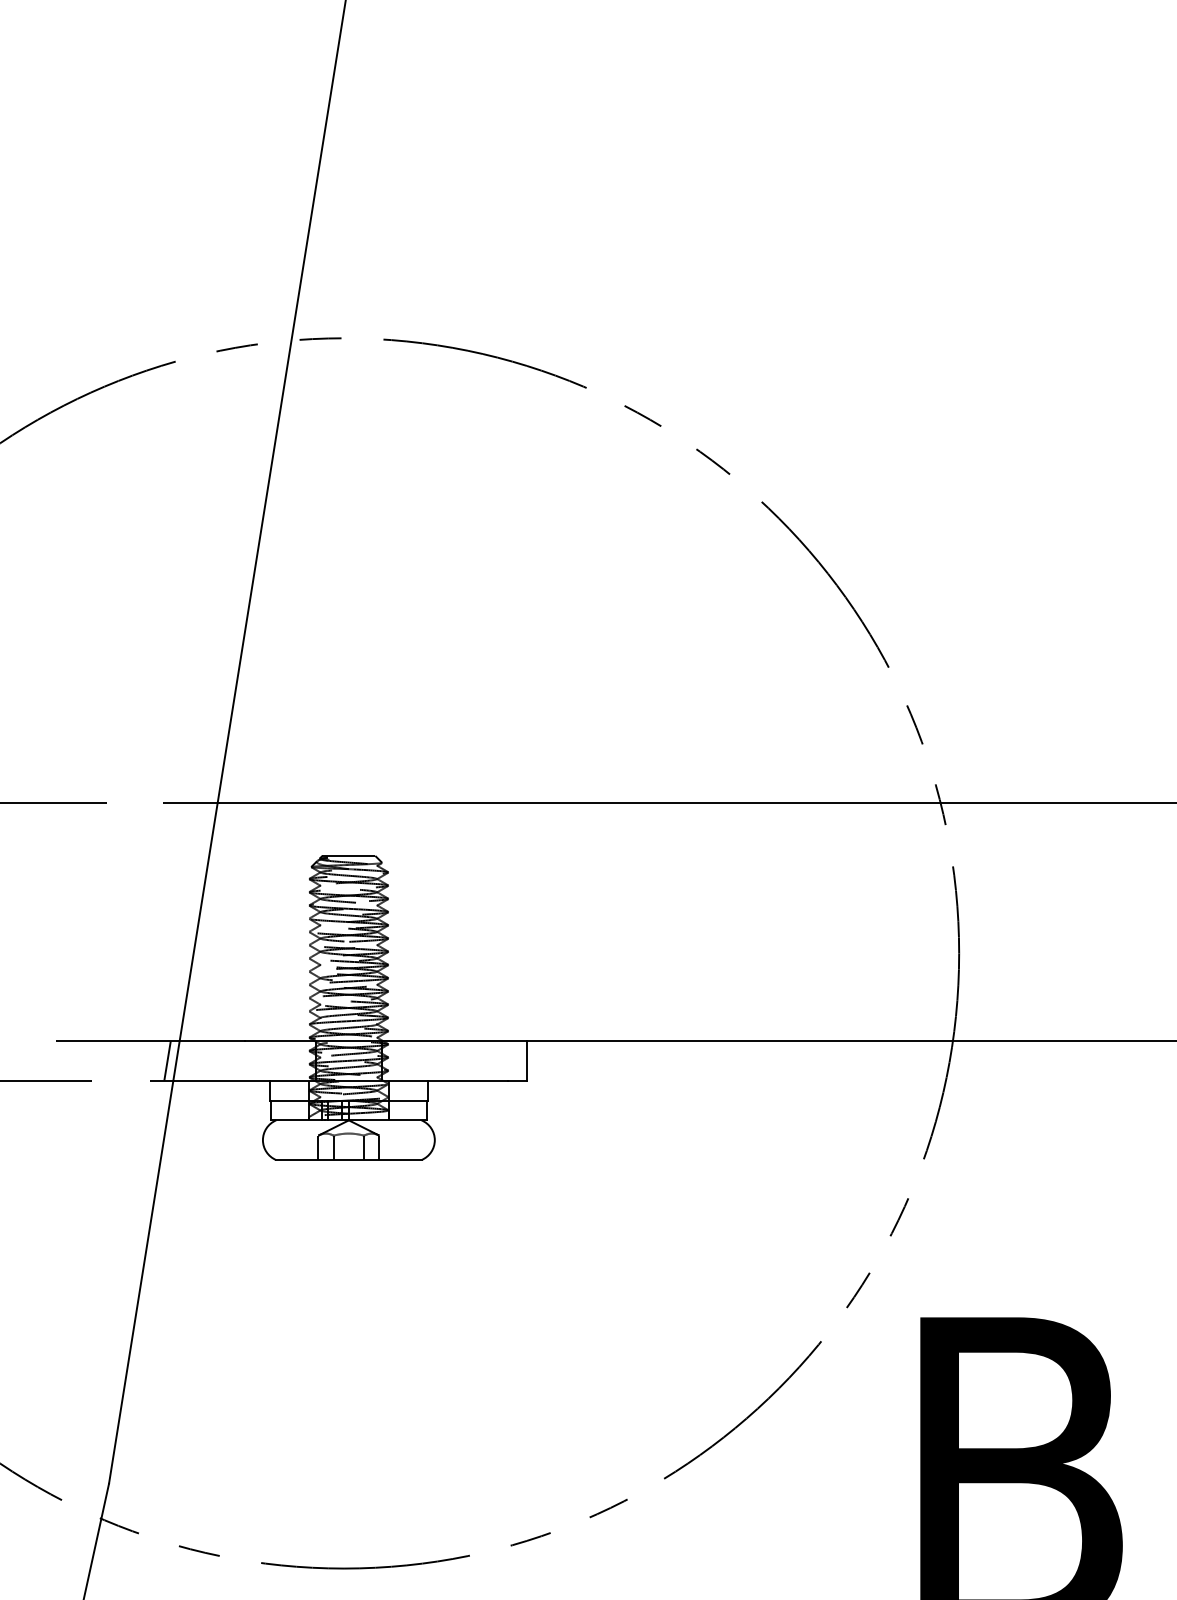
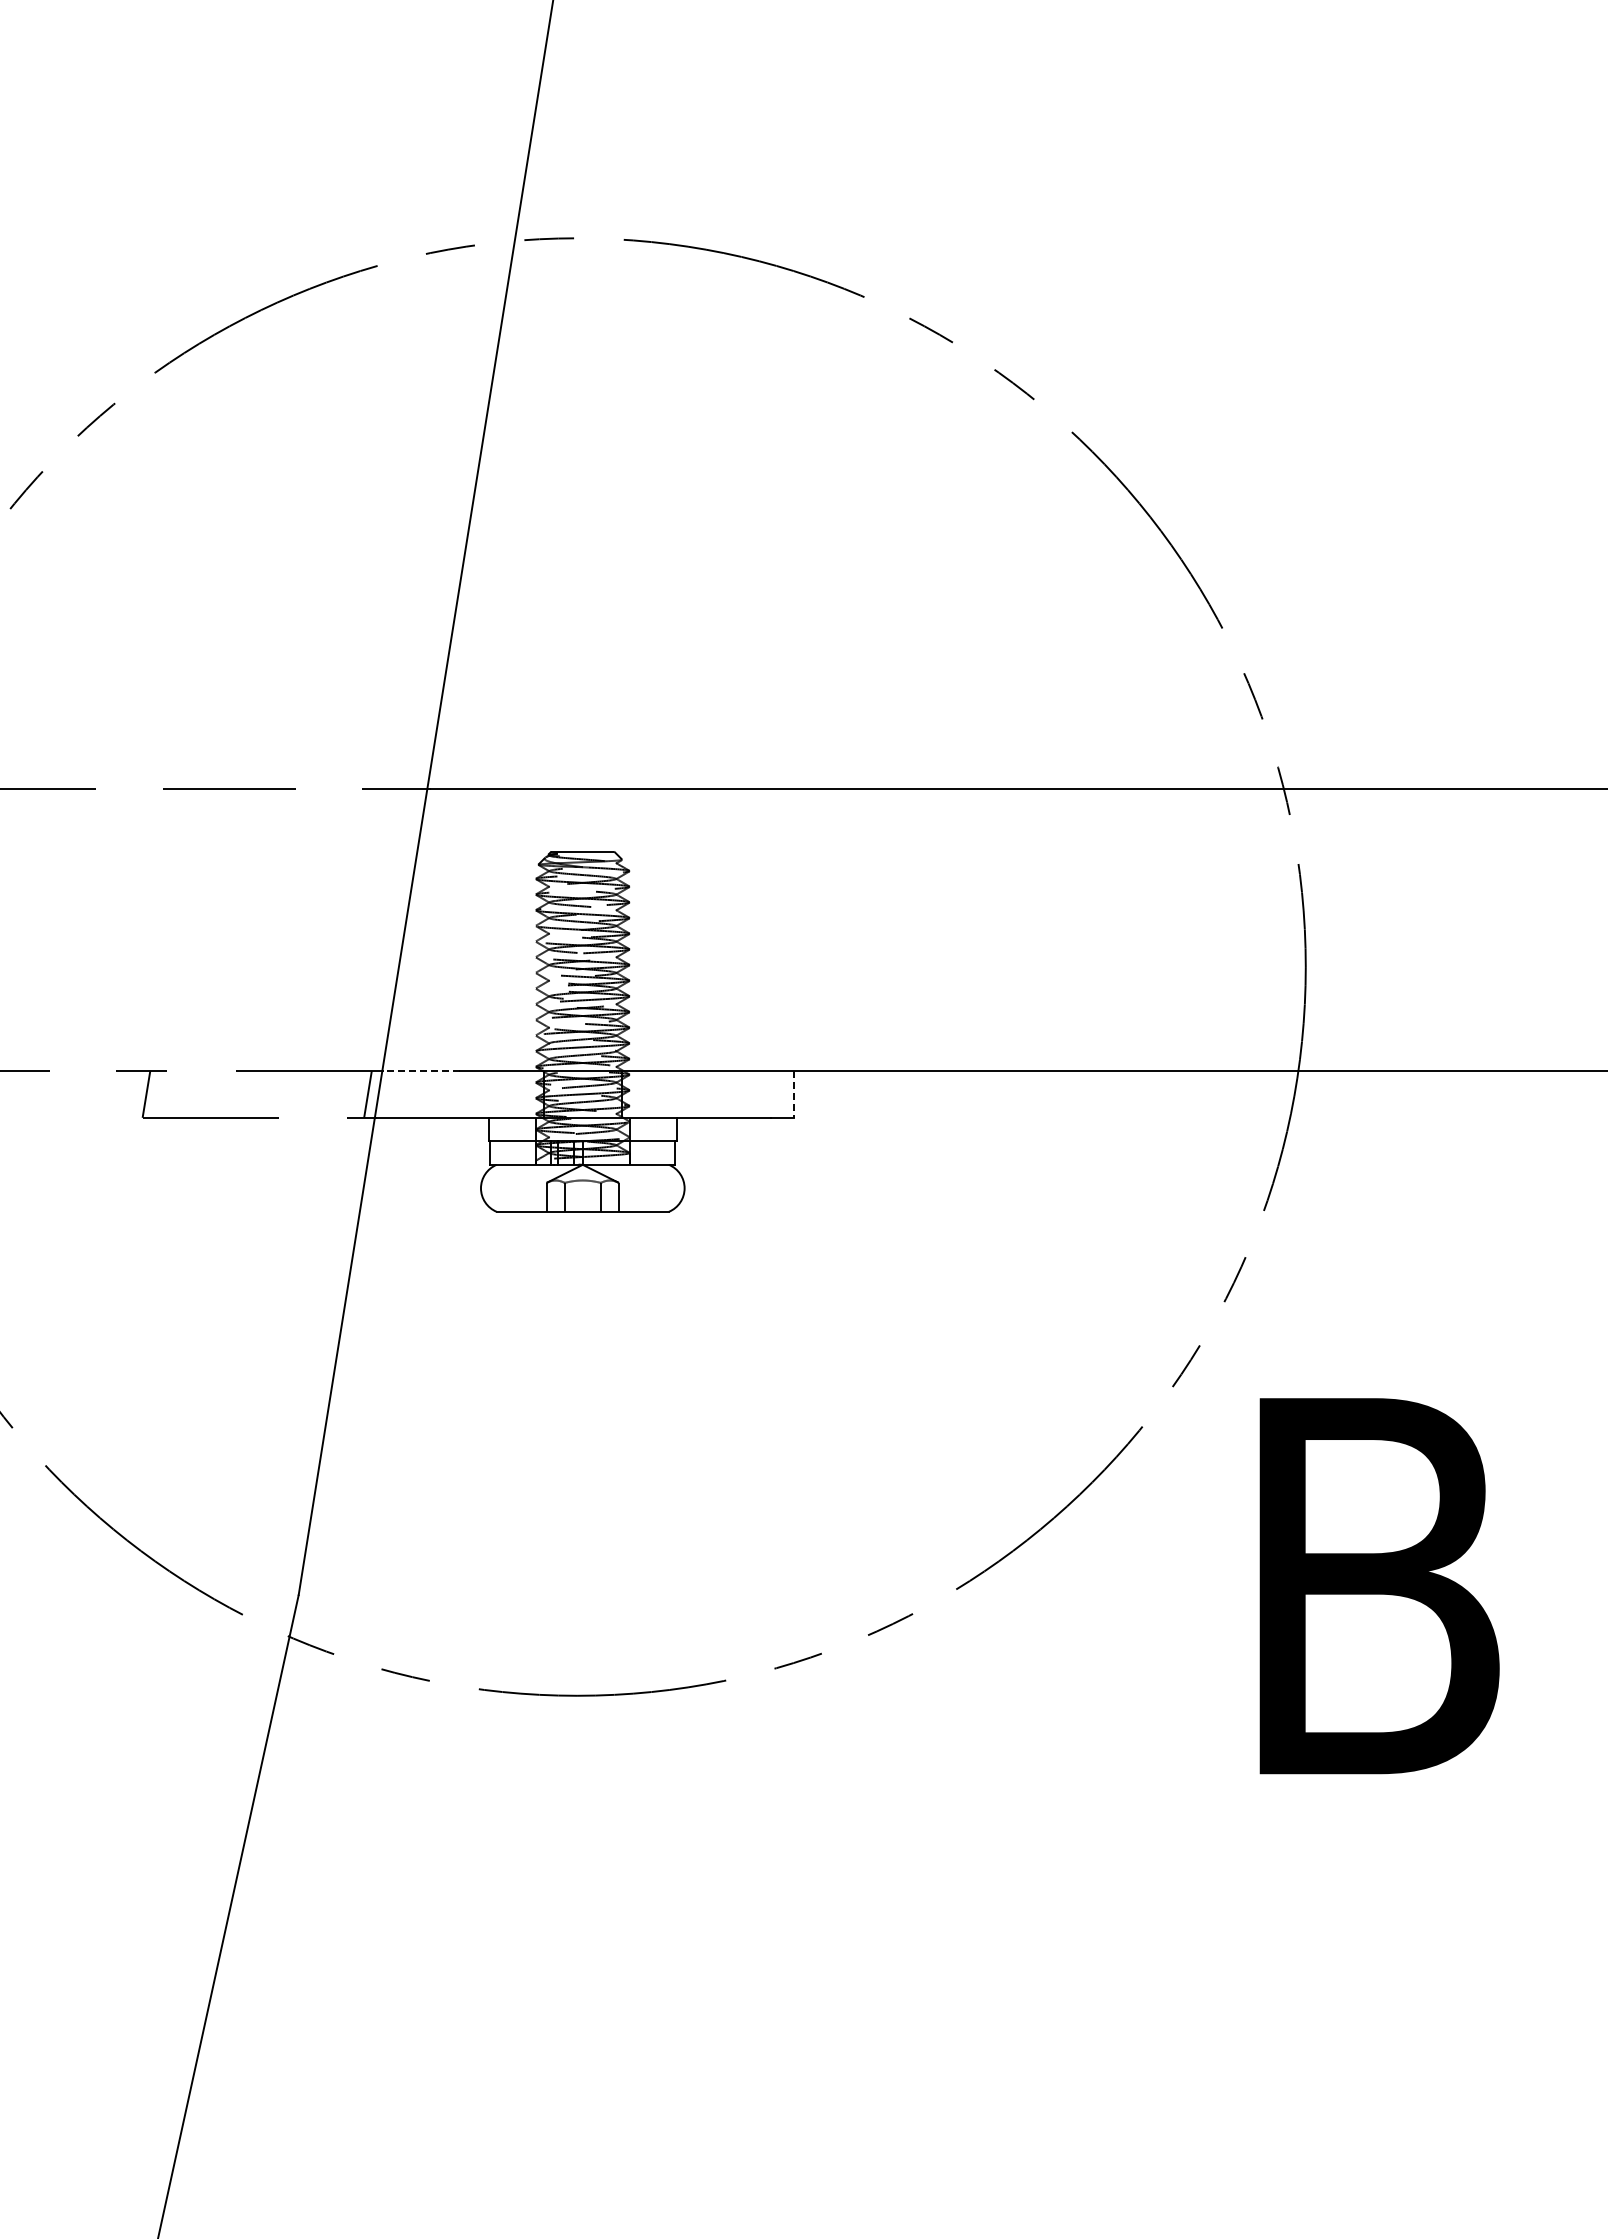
line: (213, 1040) -> (422, 1070), solid -> dashed
line: (527, 1061) -> (794, 1094), solid -> dashed

